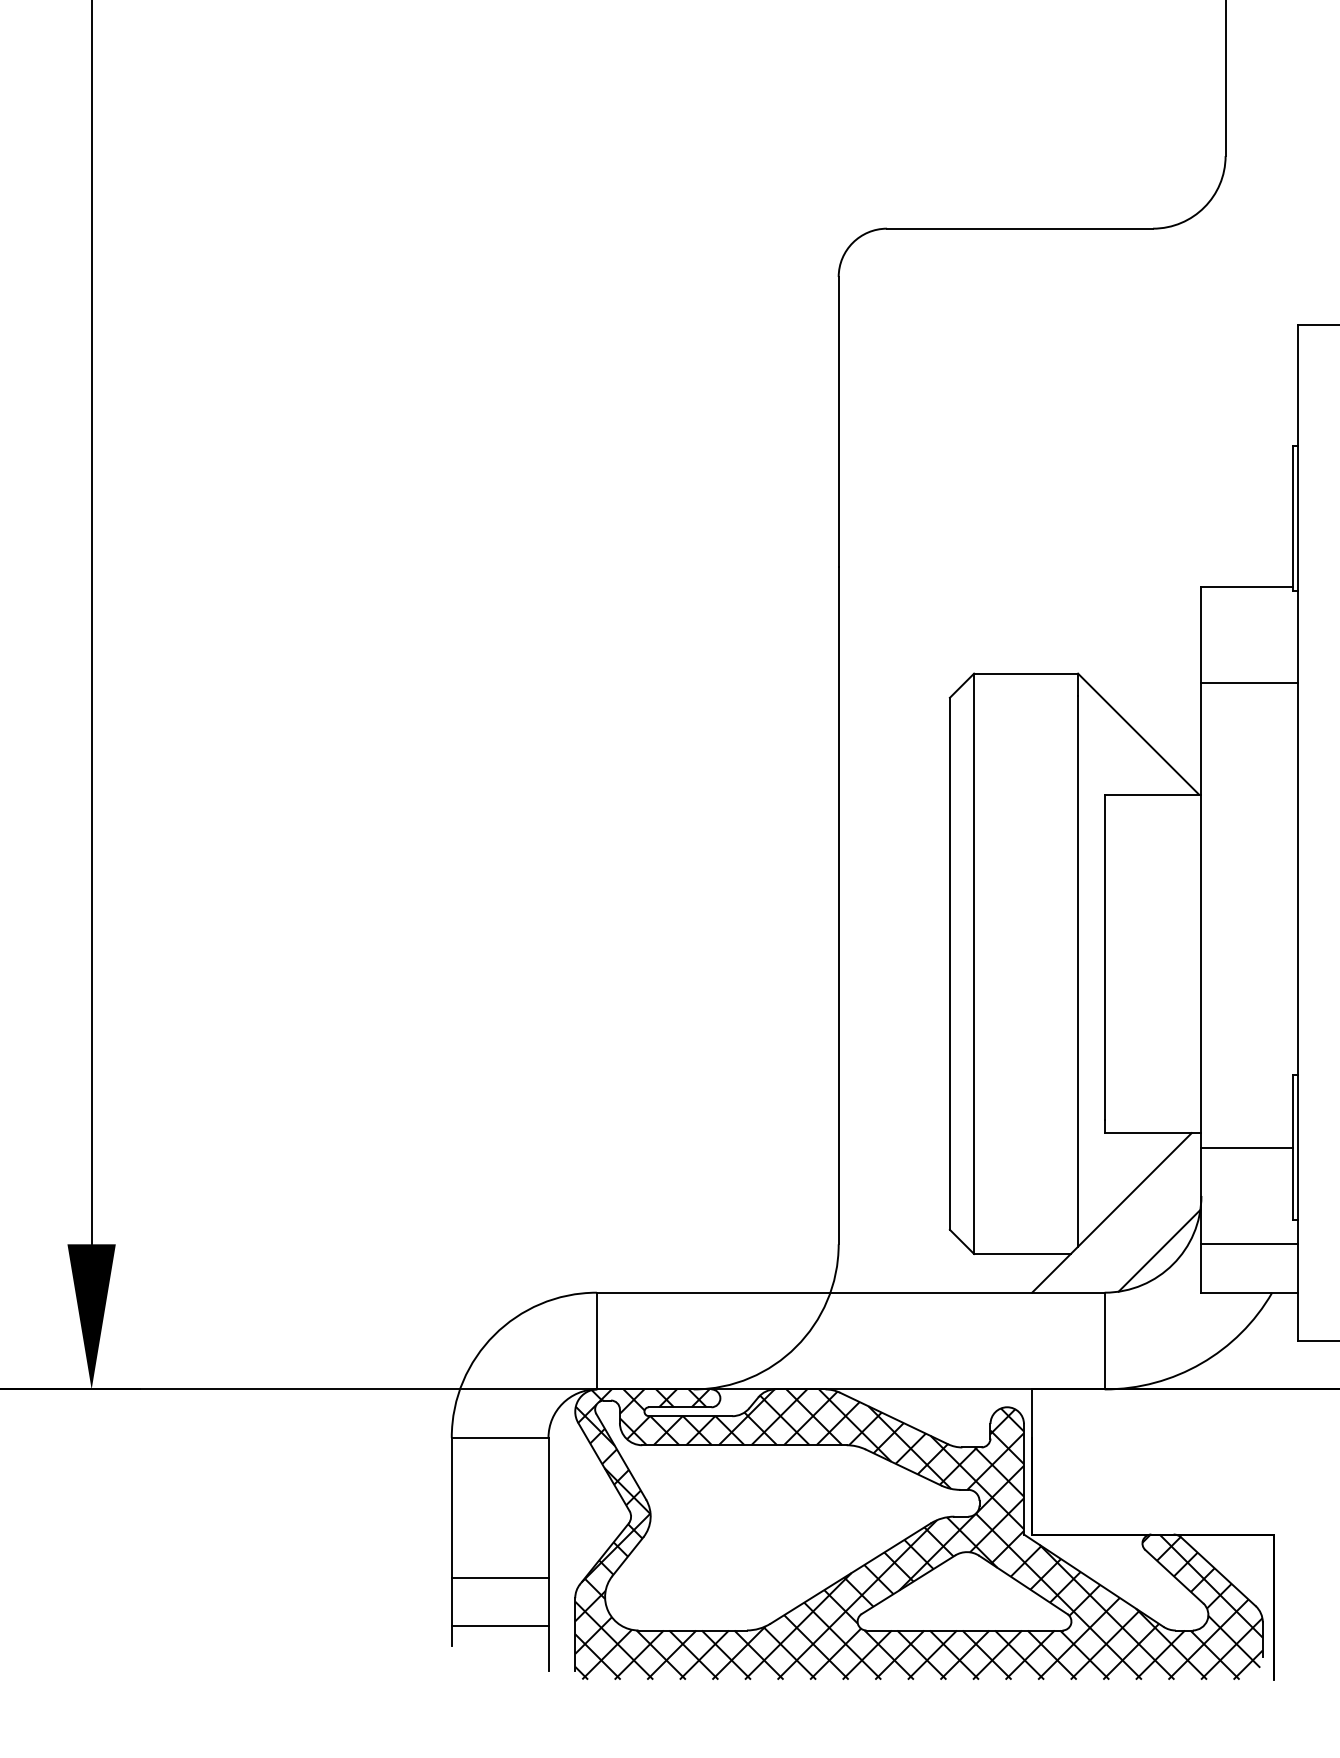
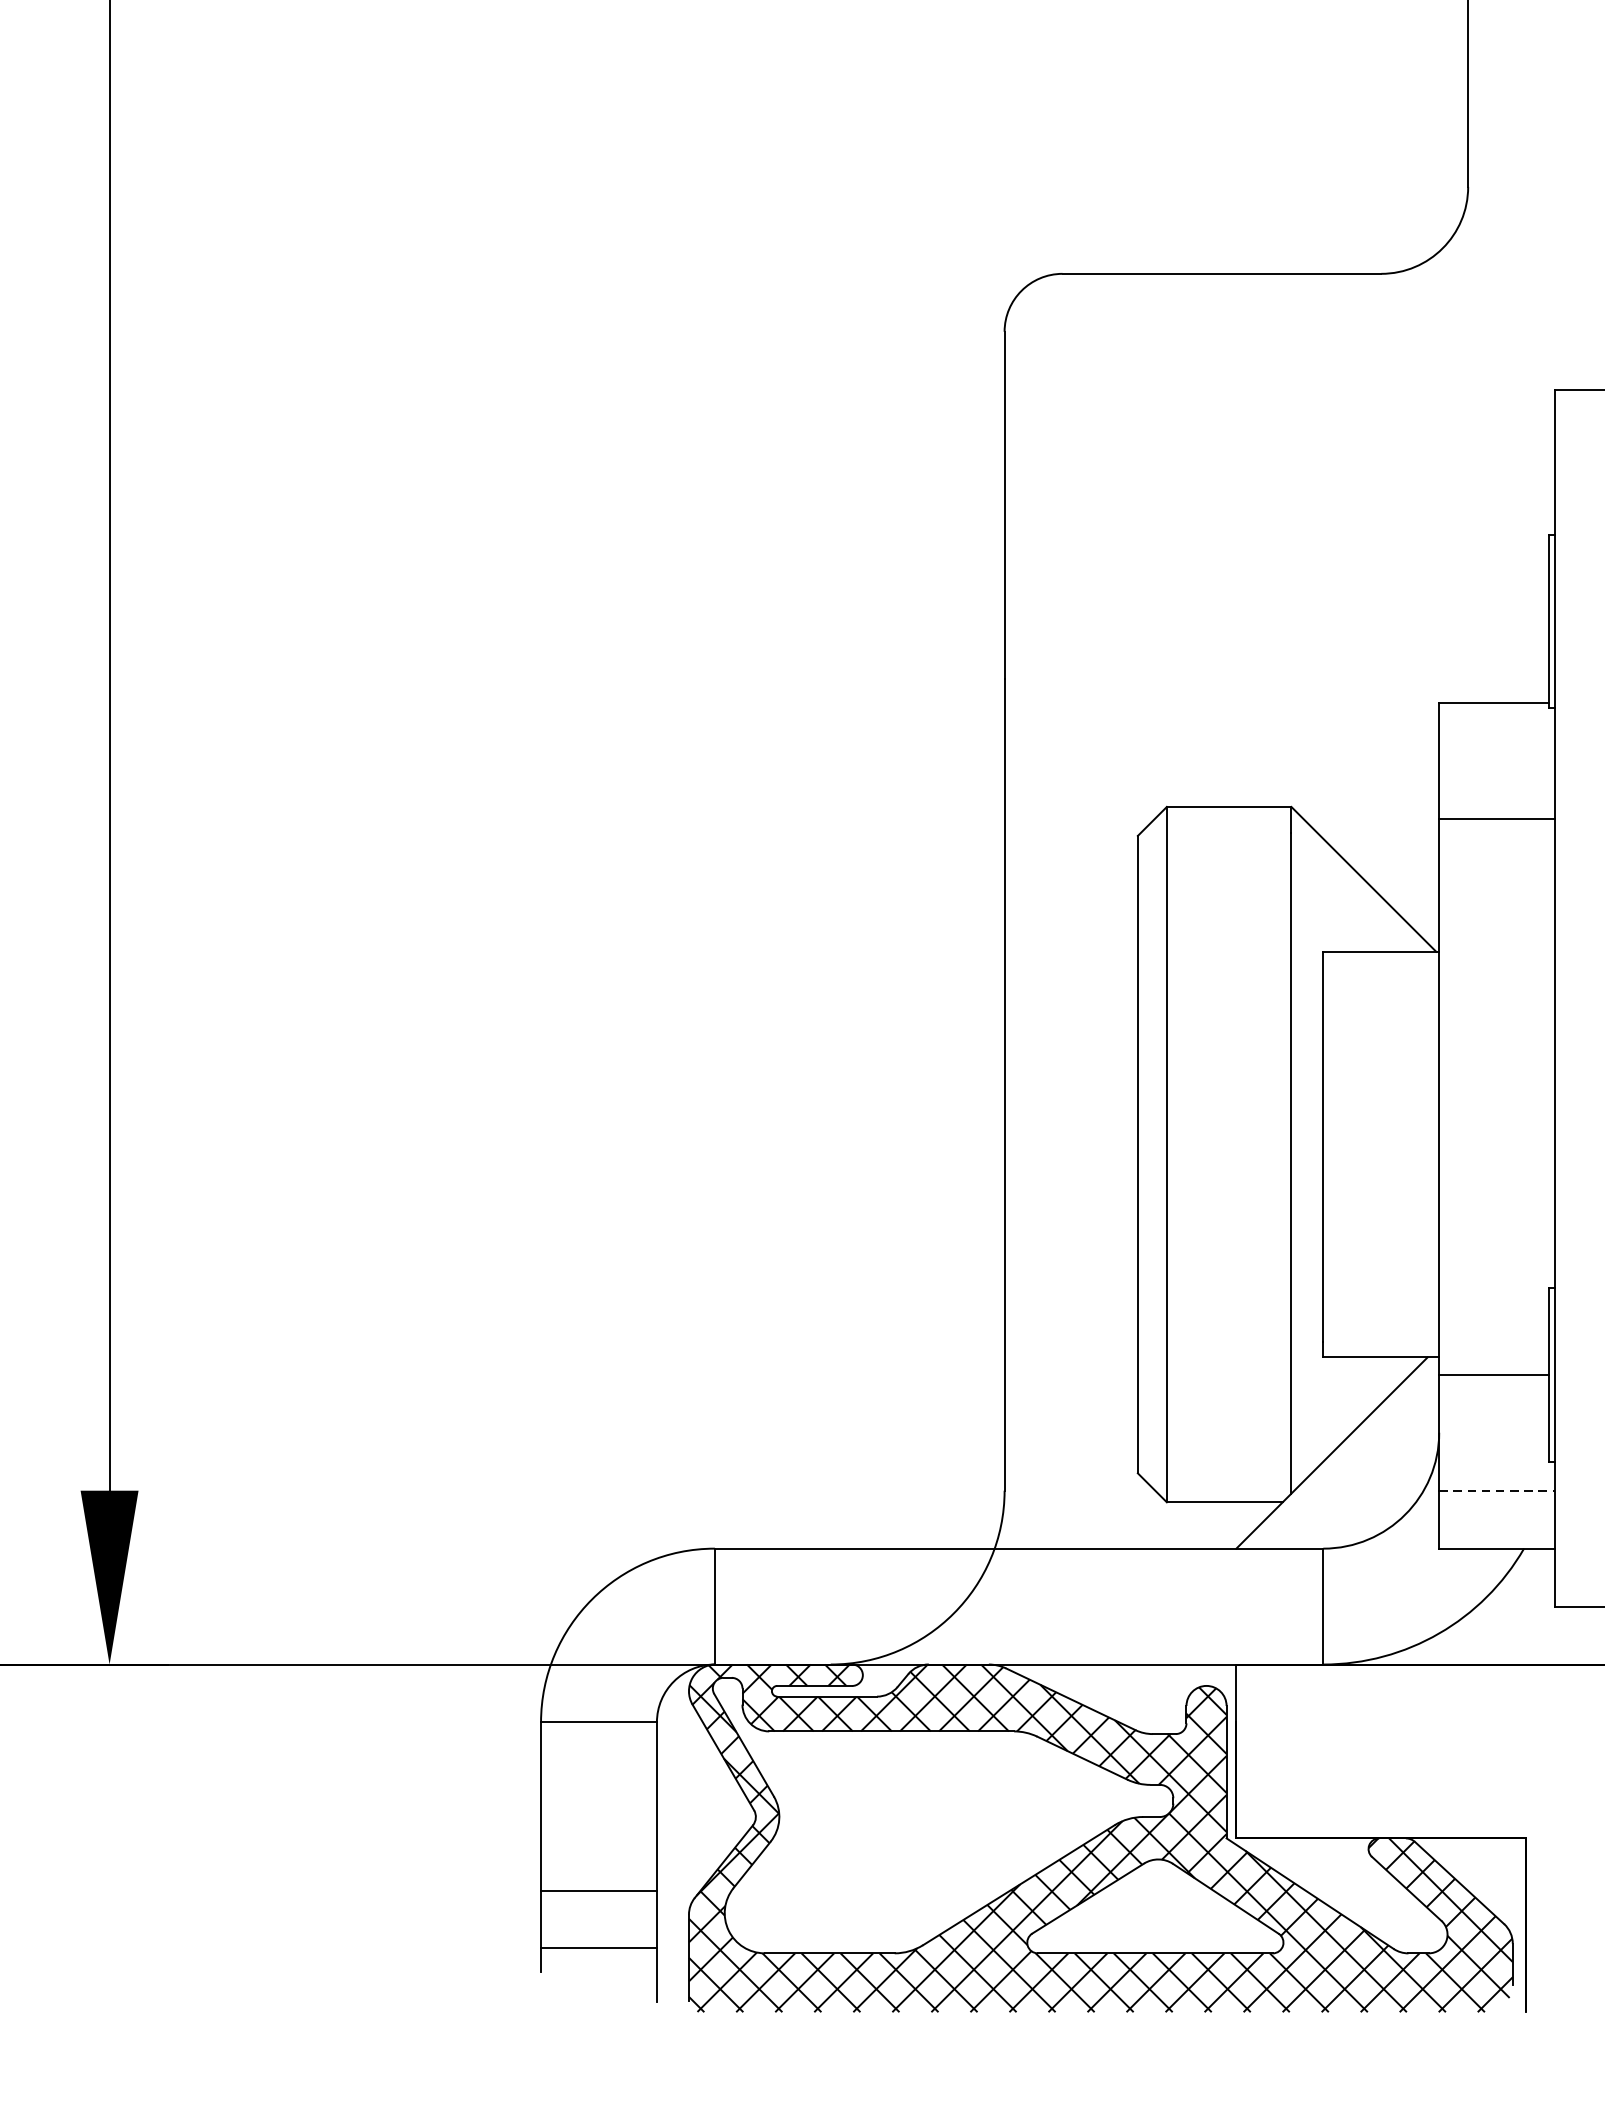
line: (1250, 1244) -> (1497, 1490), solid -> dashed
line: (1159, 1250) -> (1388, 1498), removed

